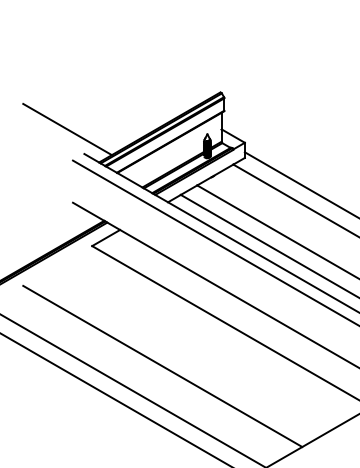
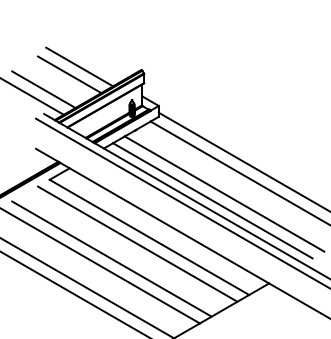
line: (133, 87) -> (79, 66), added
line: (119, 98) -> (69, 74), added
line: (83, 119) -> (43, 89), added
line: (215, 335) -> (137, 243), added
line: (178, 356) -> (111, 258), added

